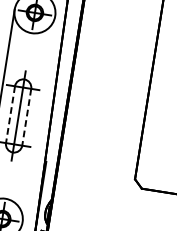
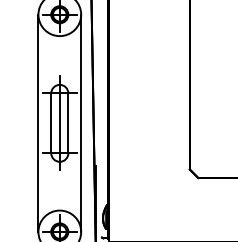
line: (10, 114) -> (51, 123), dashed -> solid
line: (26, 117) -> (68, 123), dashed -> solid
line: (39, 118) -> (81, 122), added

